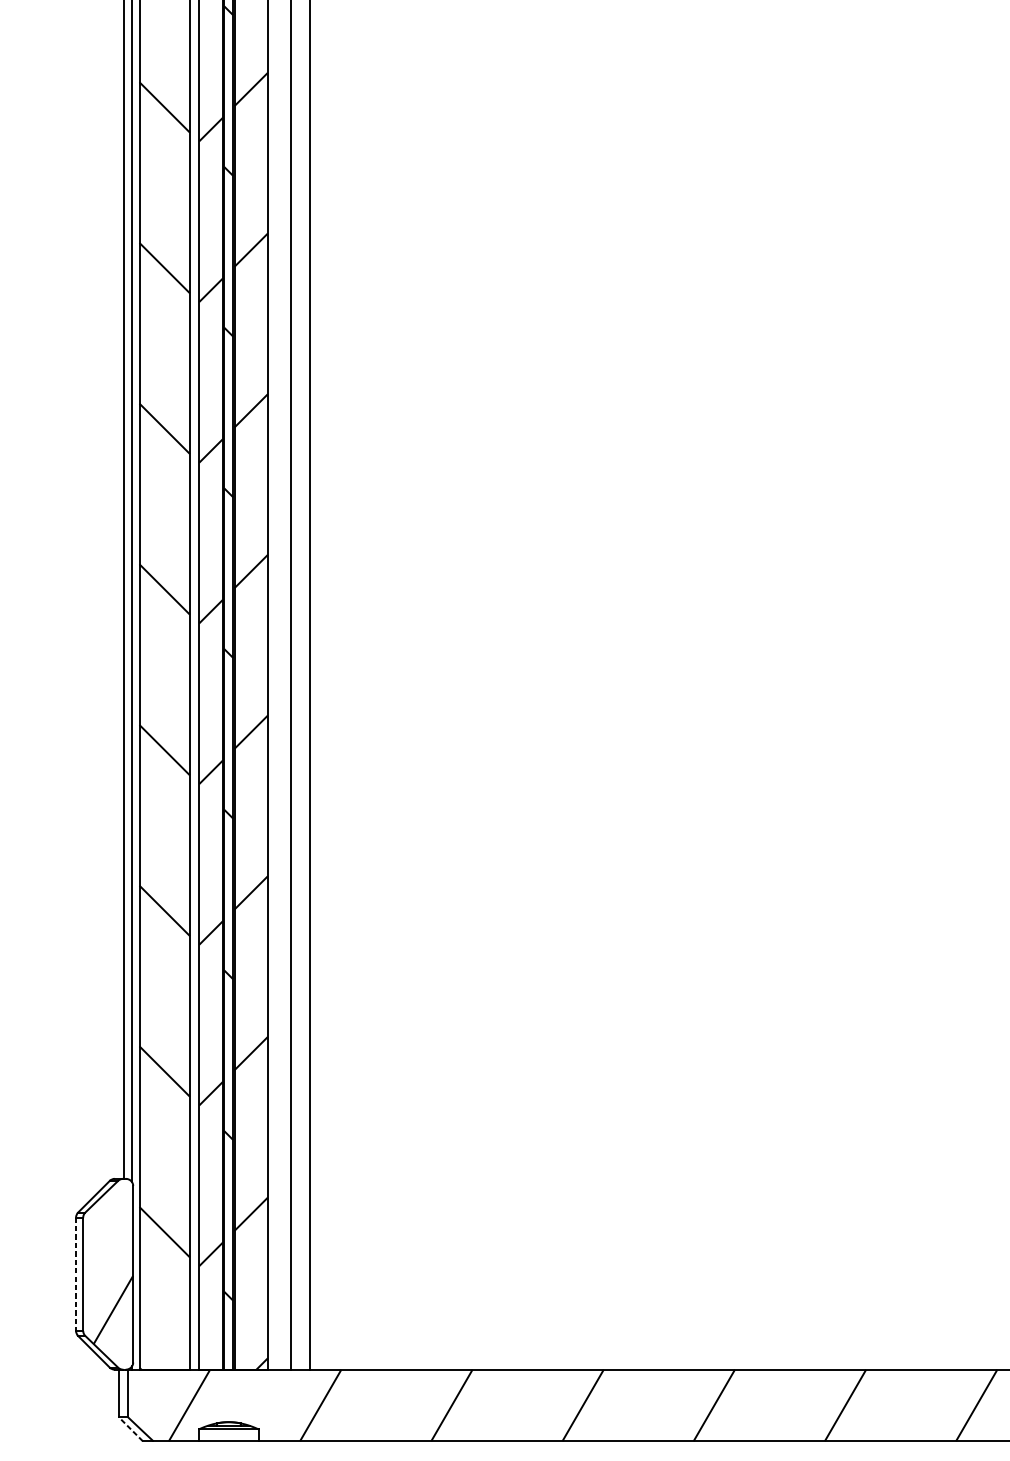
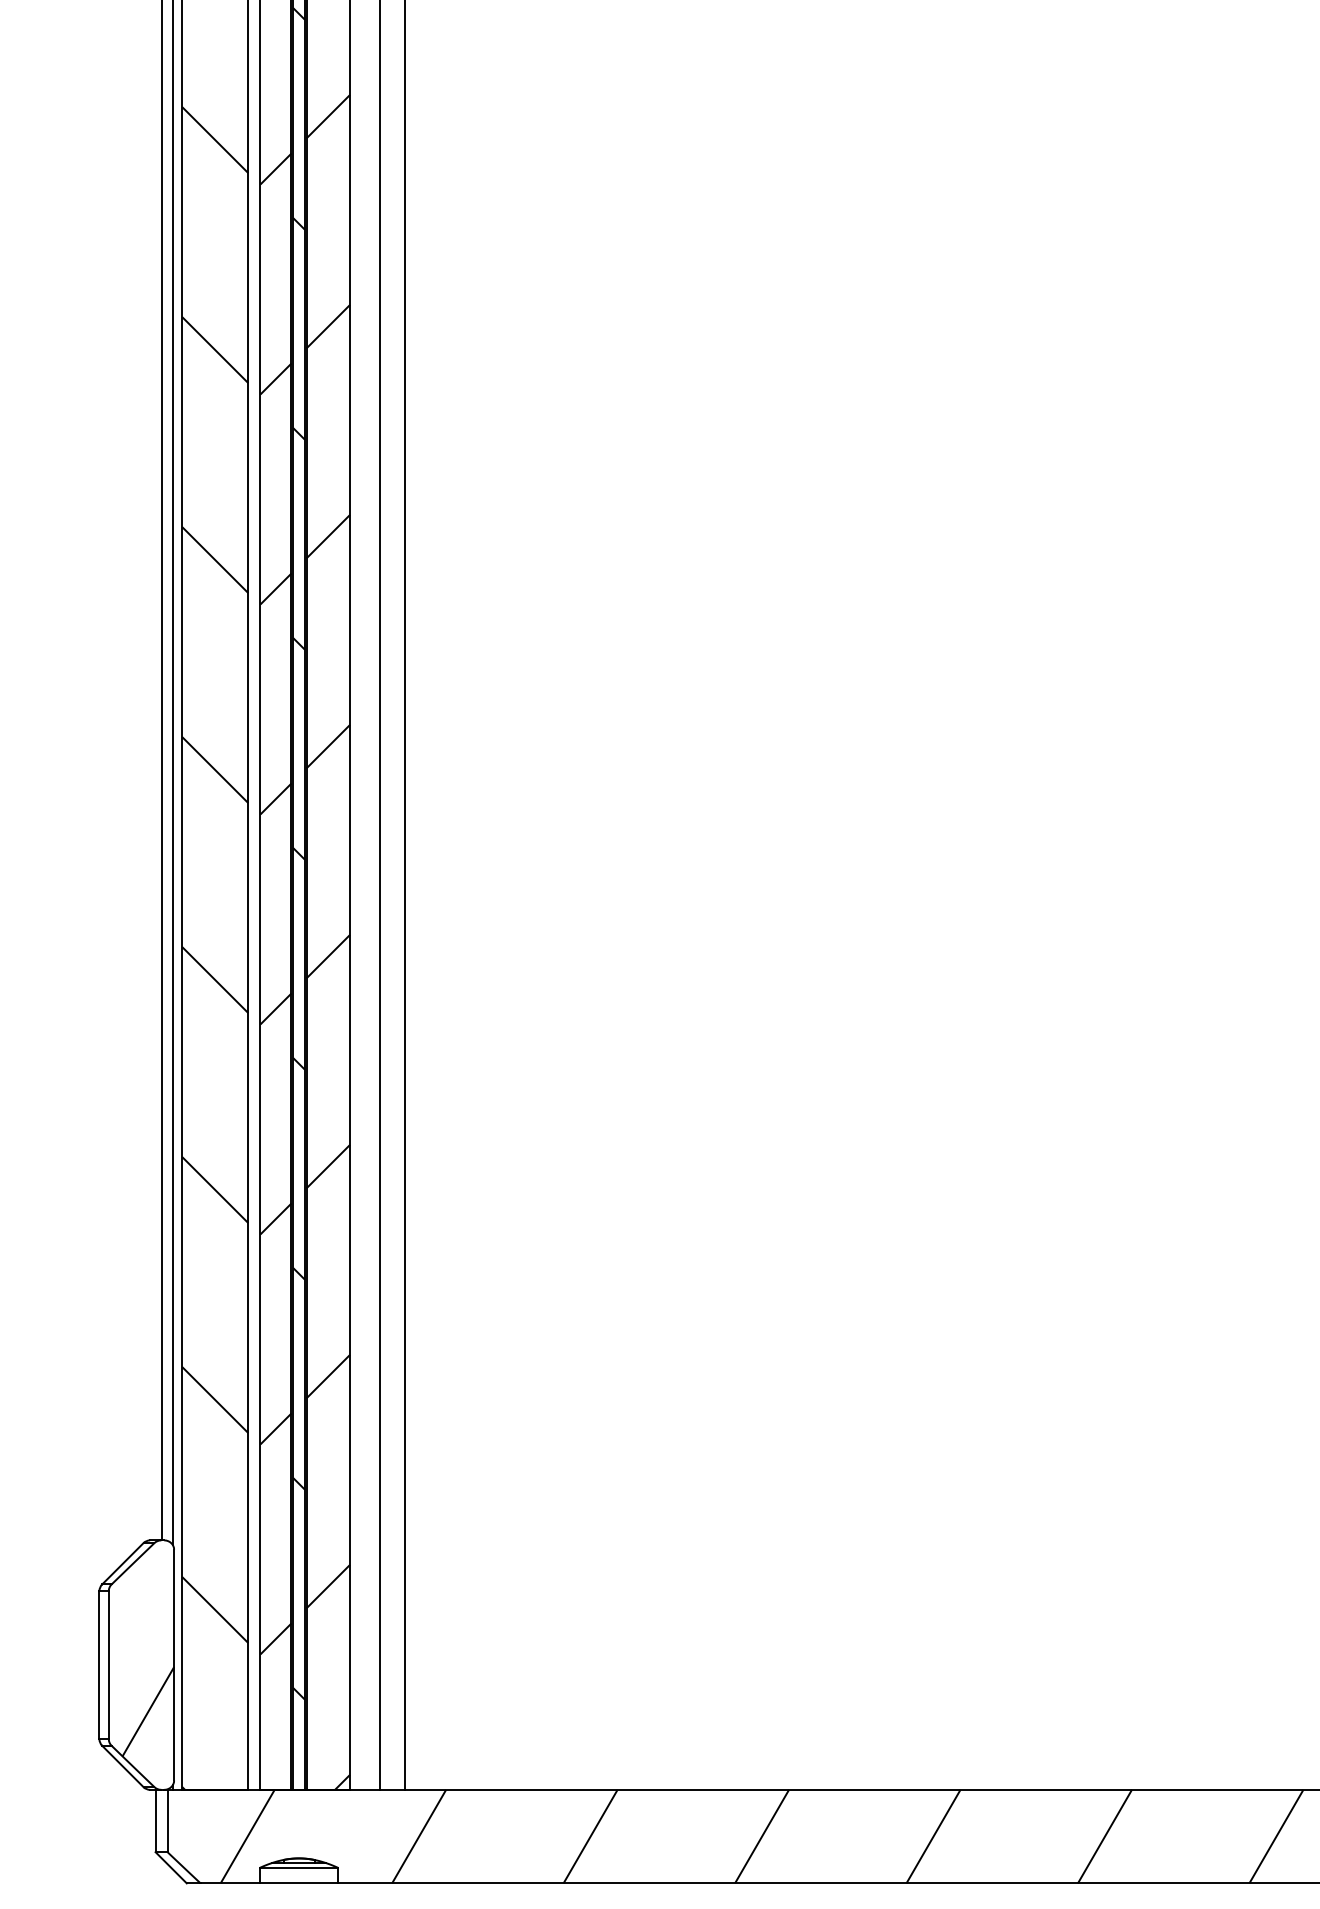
line: (76, 1274) -> (99, 1665), dashed -> solid
line: (130, 1429) -> (170, 1867), dashed -> solid

